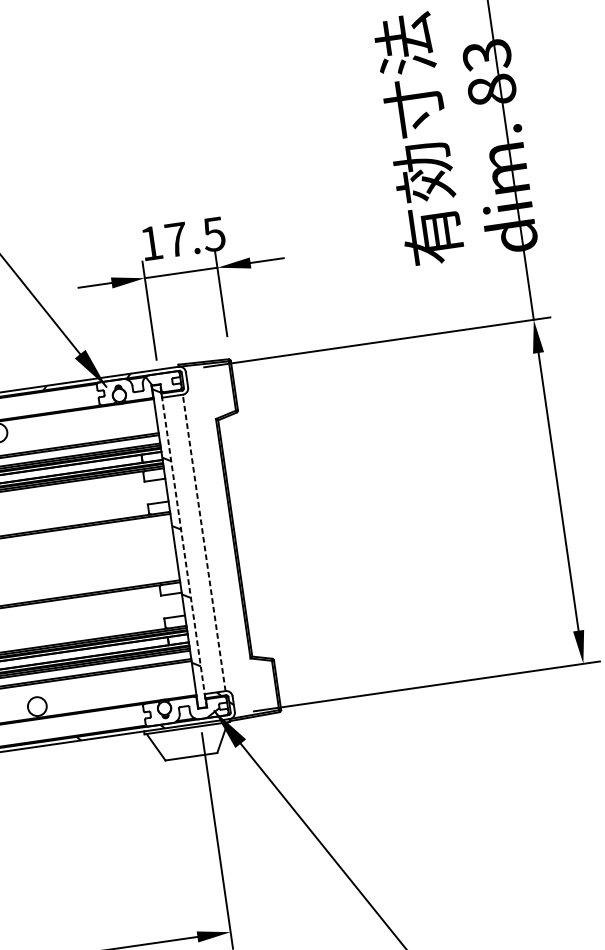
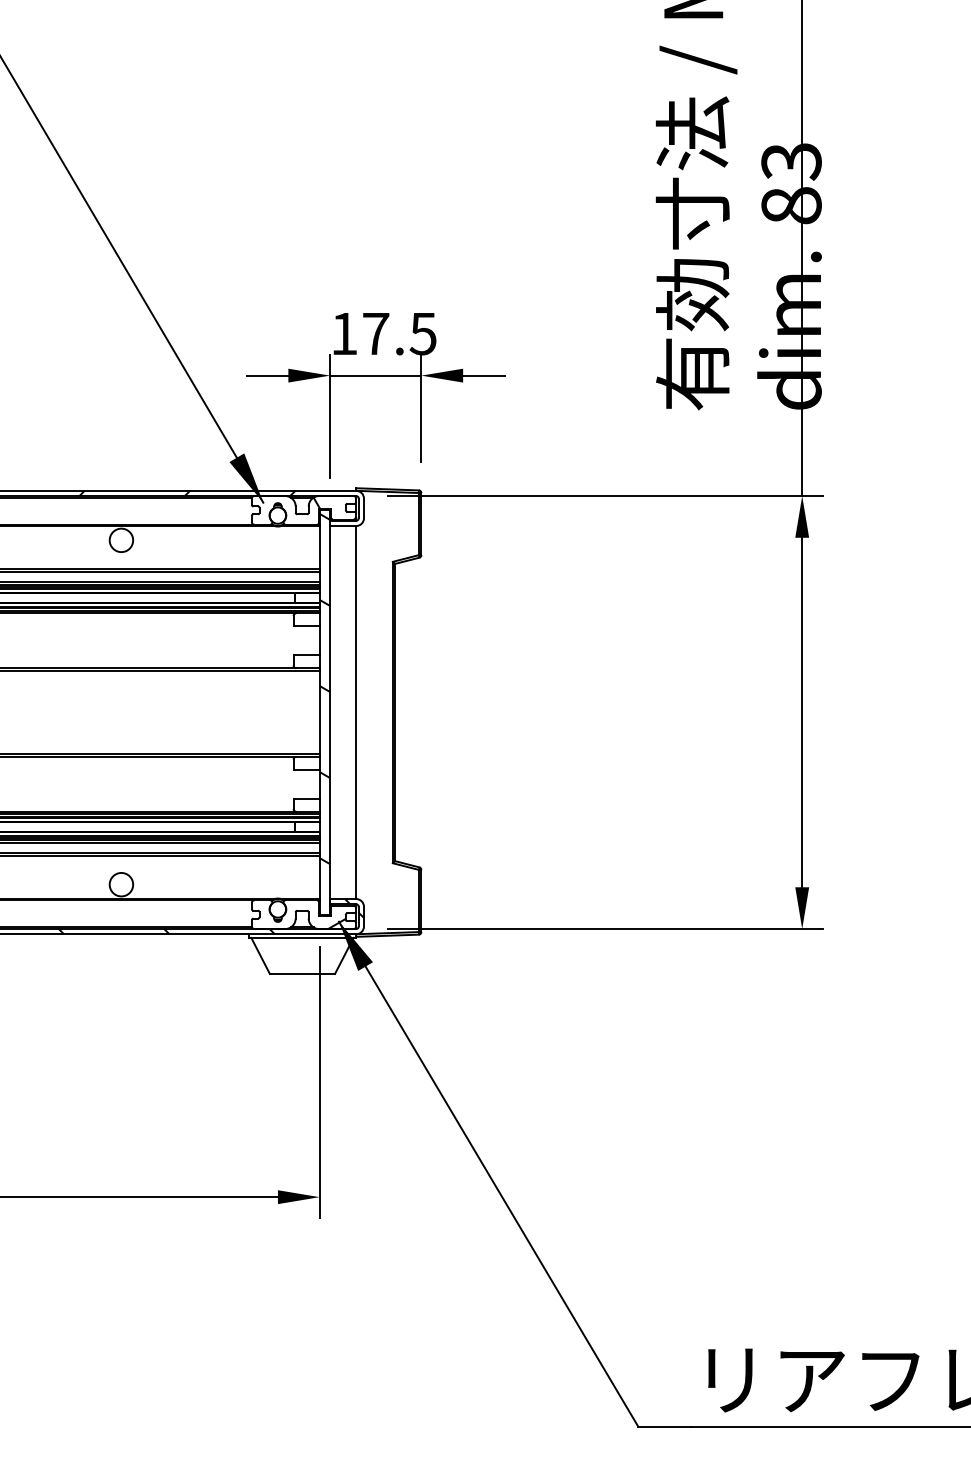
line: (204, 542) -> (356, 712), dashed -> solid
line: (183, 545) -> (330, 712), dashed -> solid

